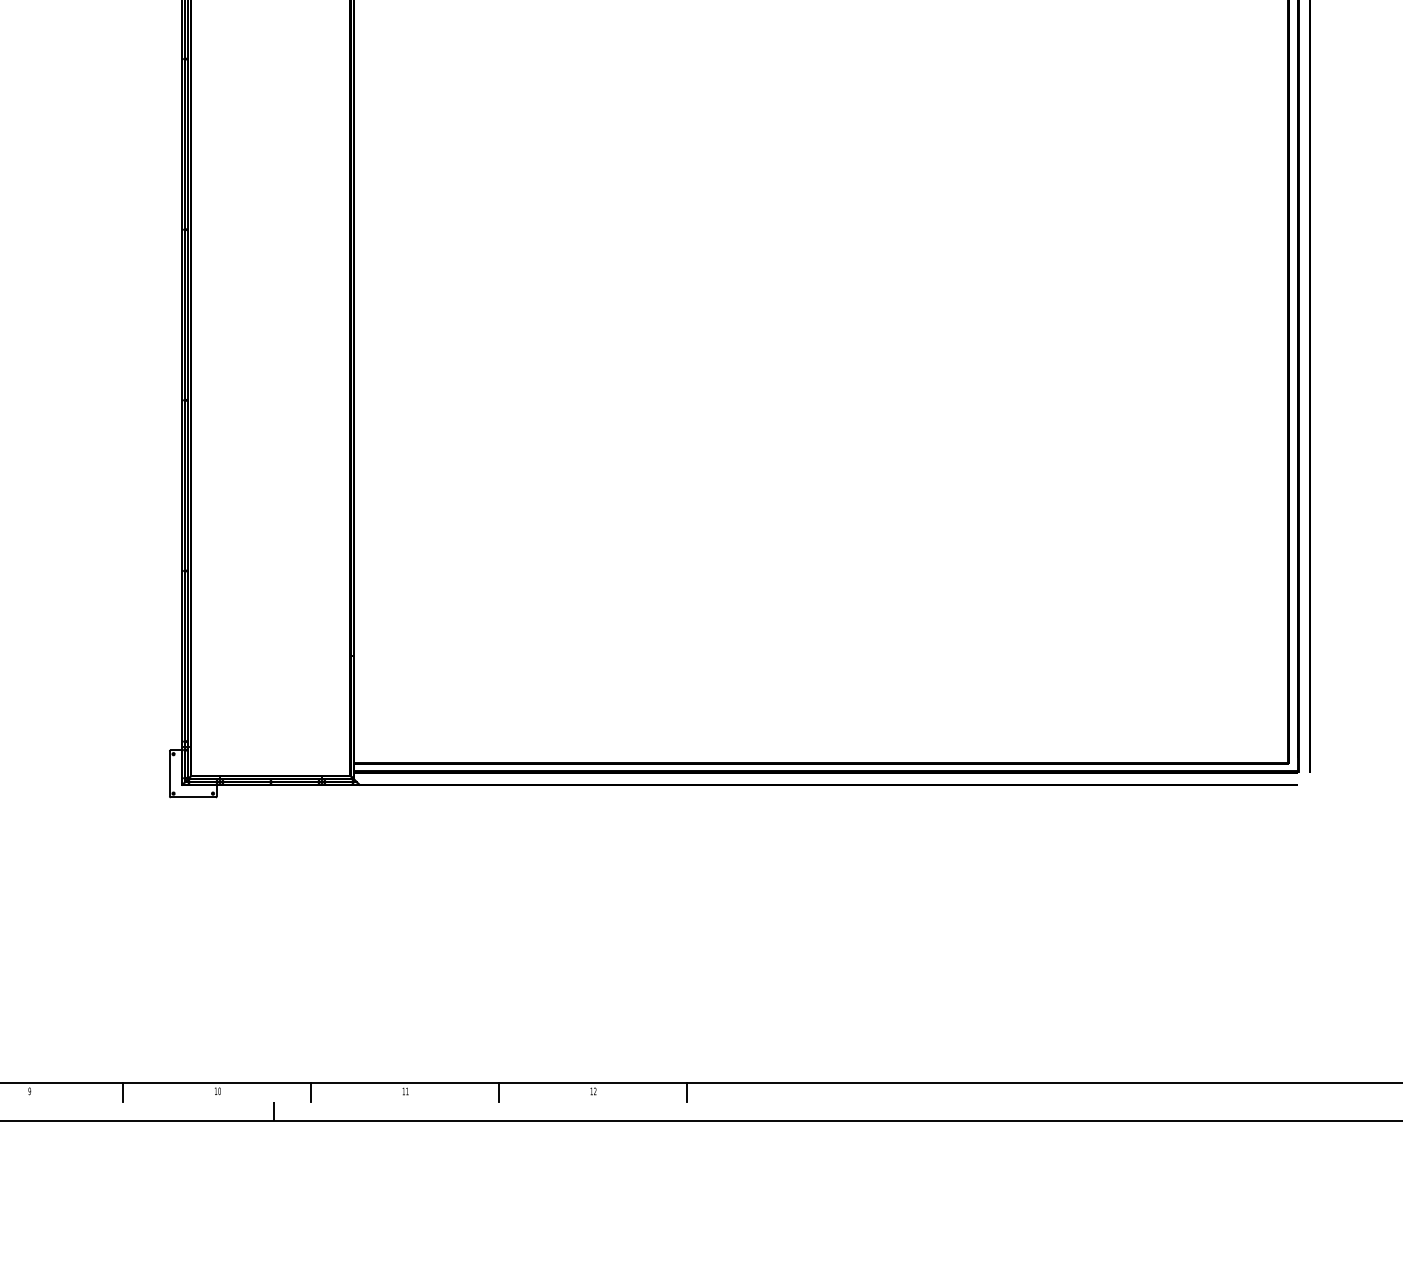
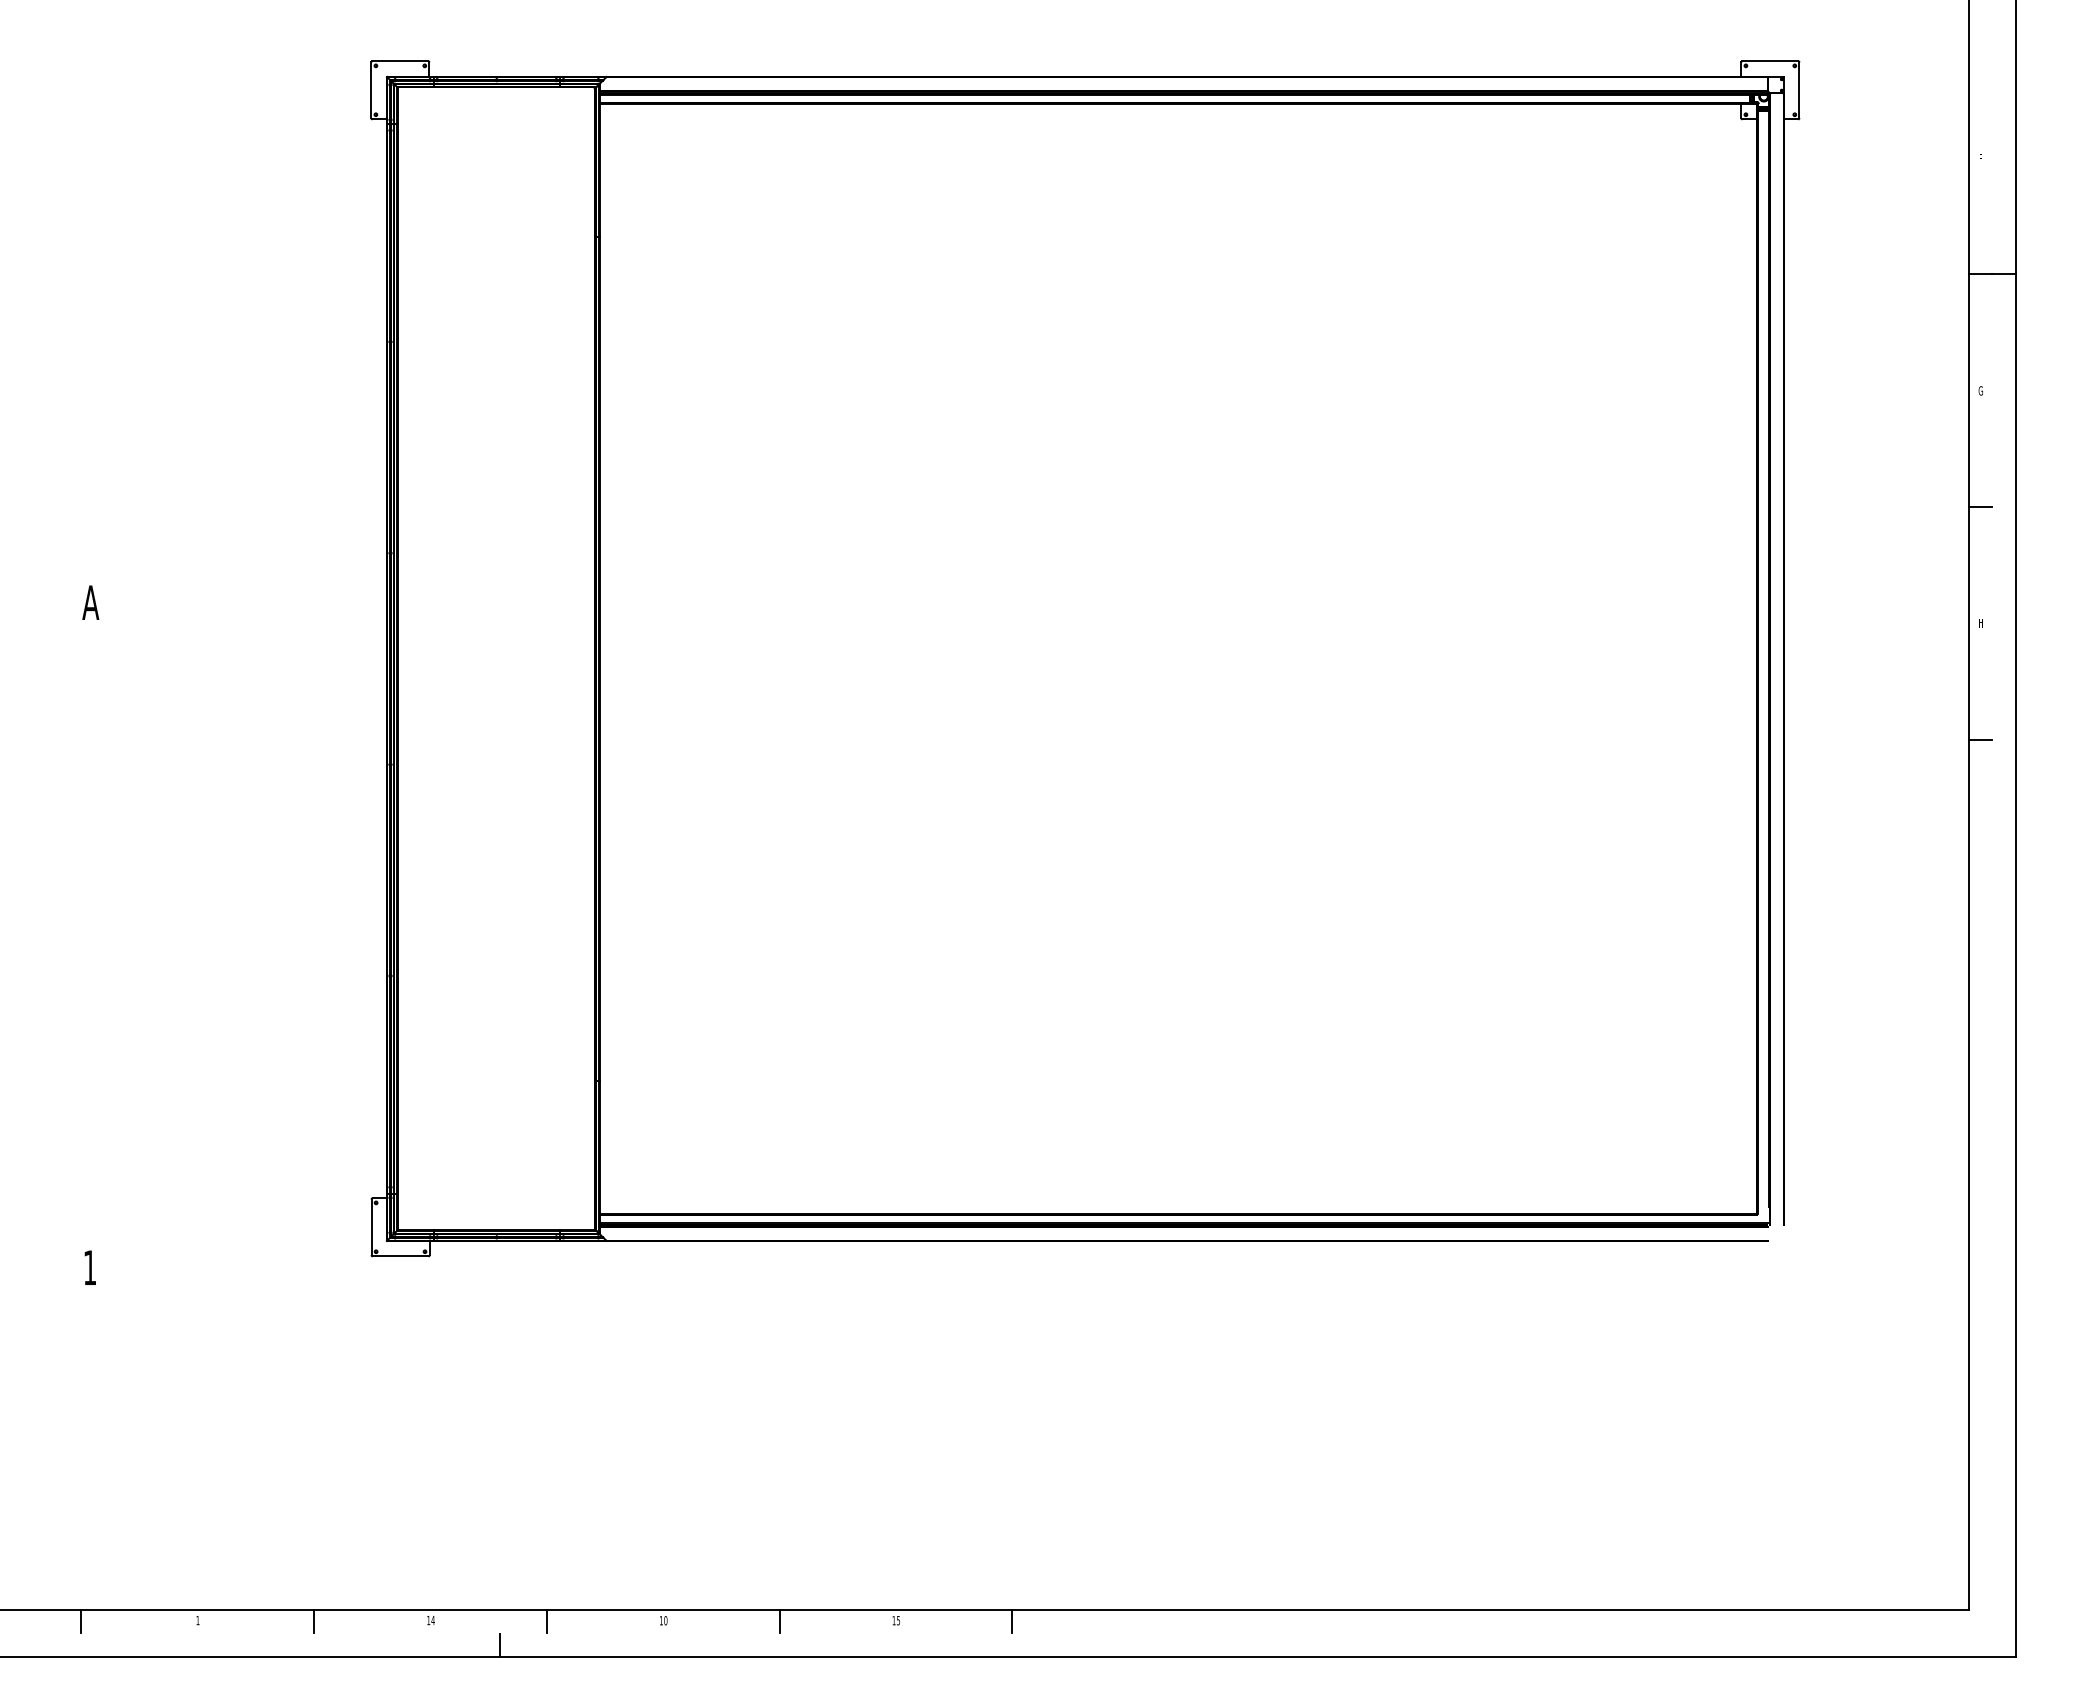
text: (29, 1091) -> (197, 1620), 9 -> 1
text: (219, 1091) -> (432, 1620), 10 -> 14
text: (407, 1091) -> (665, 1620), 11 -> 10
text: (595, 1091) -> (898, 1620), 12 -> 15

